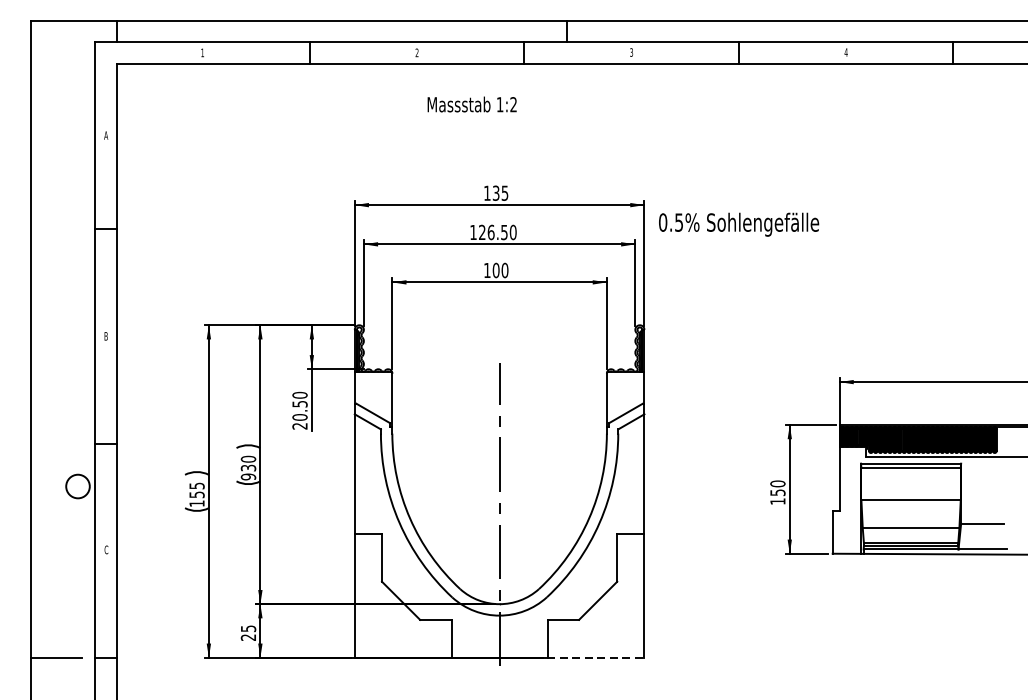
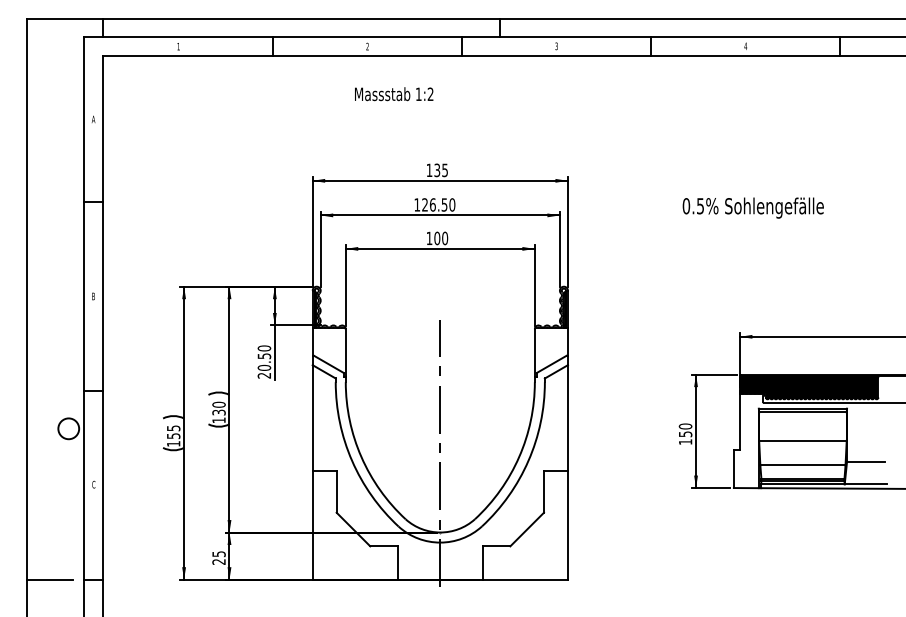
text: (472, 104) -> (394, 94), moved
text: (738, 224) -> (752, 207), moved
text: (247, 477) -> (218, 420), 930 -> 130
line: (596, 657) -> (525, 579), dashed -> solid

